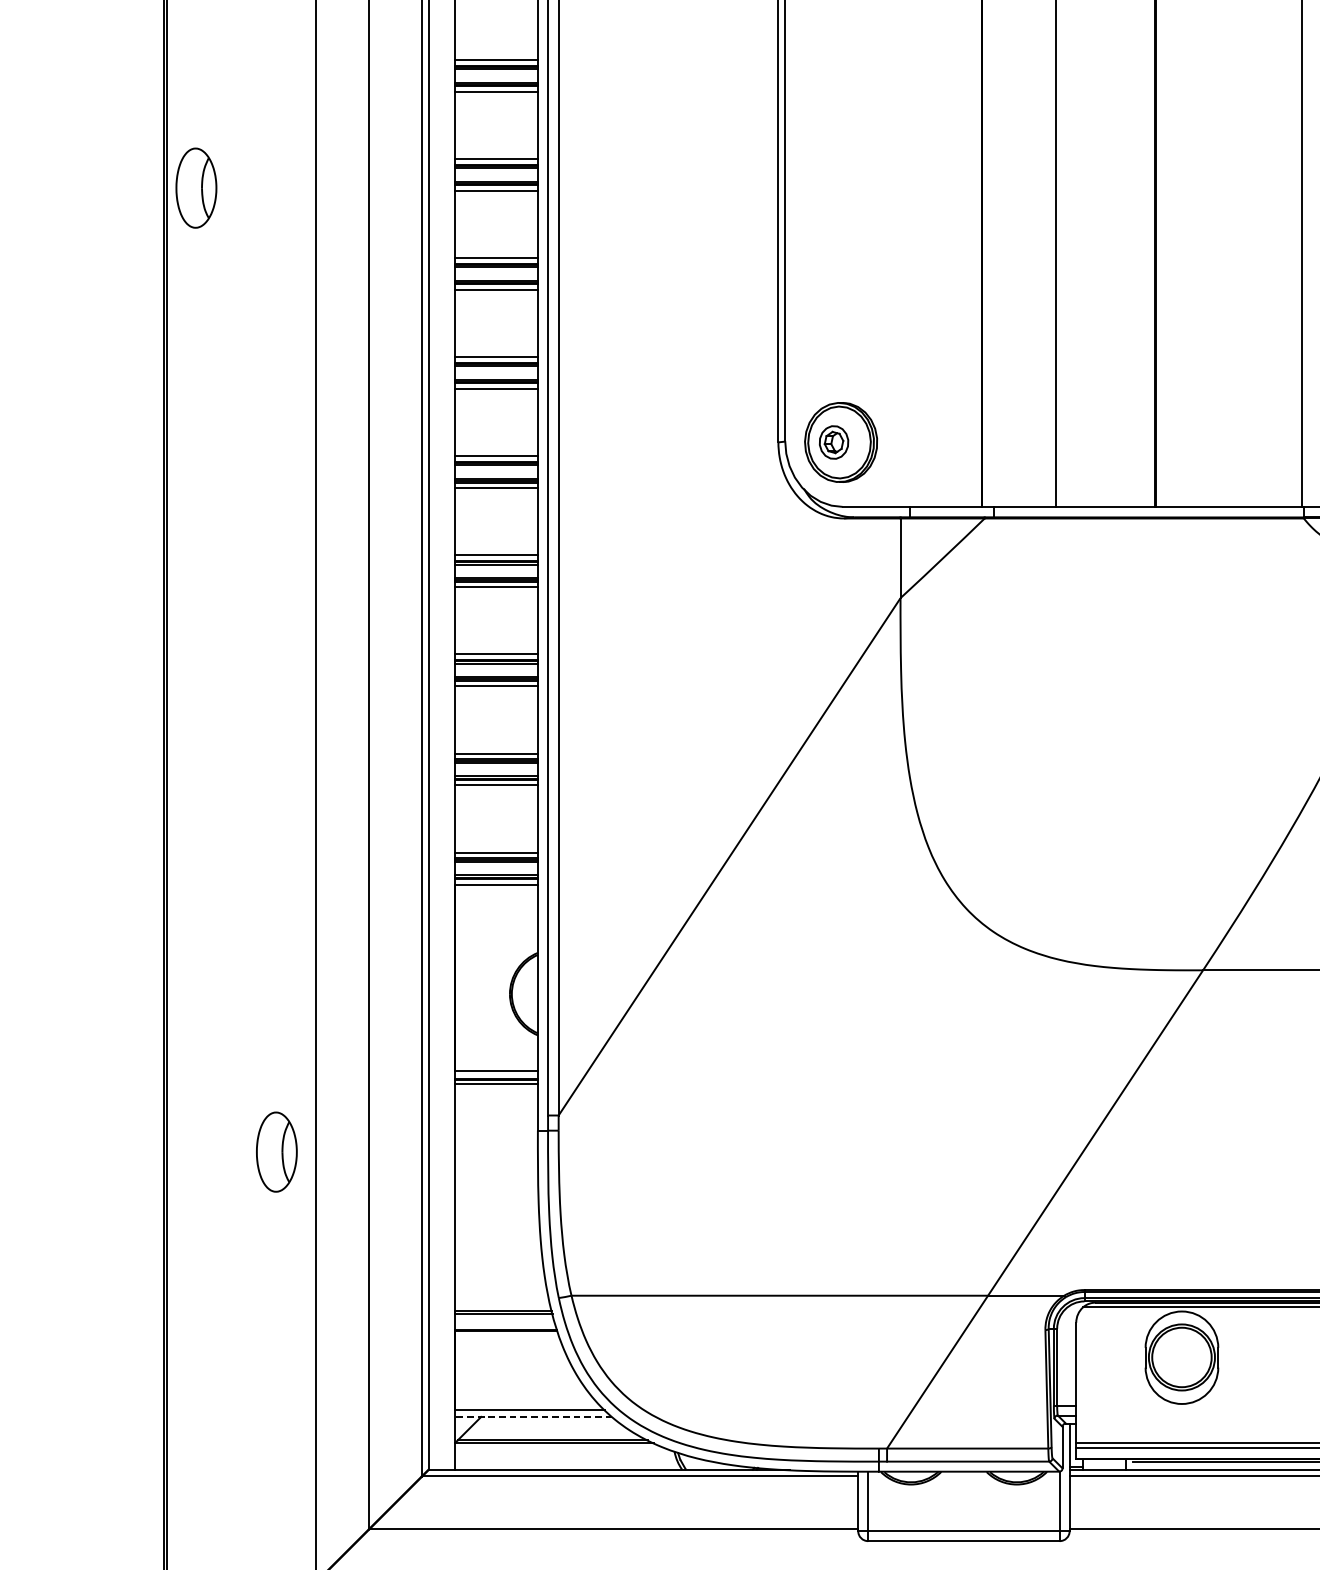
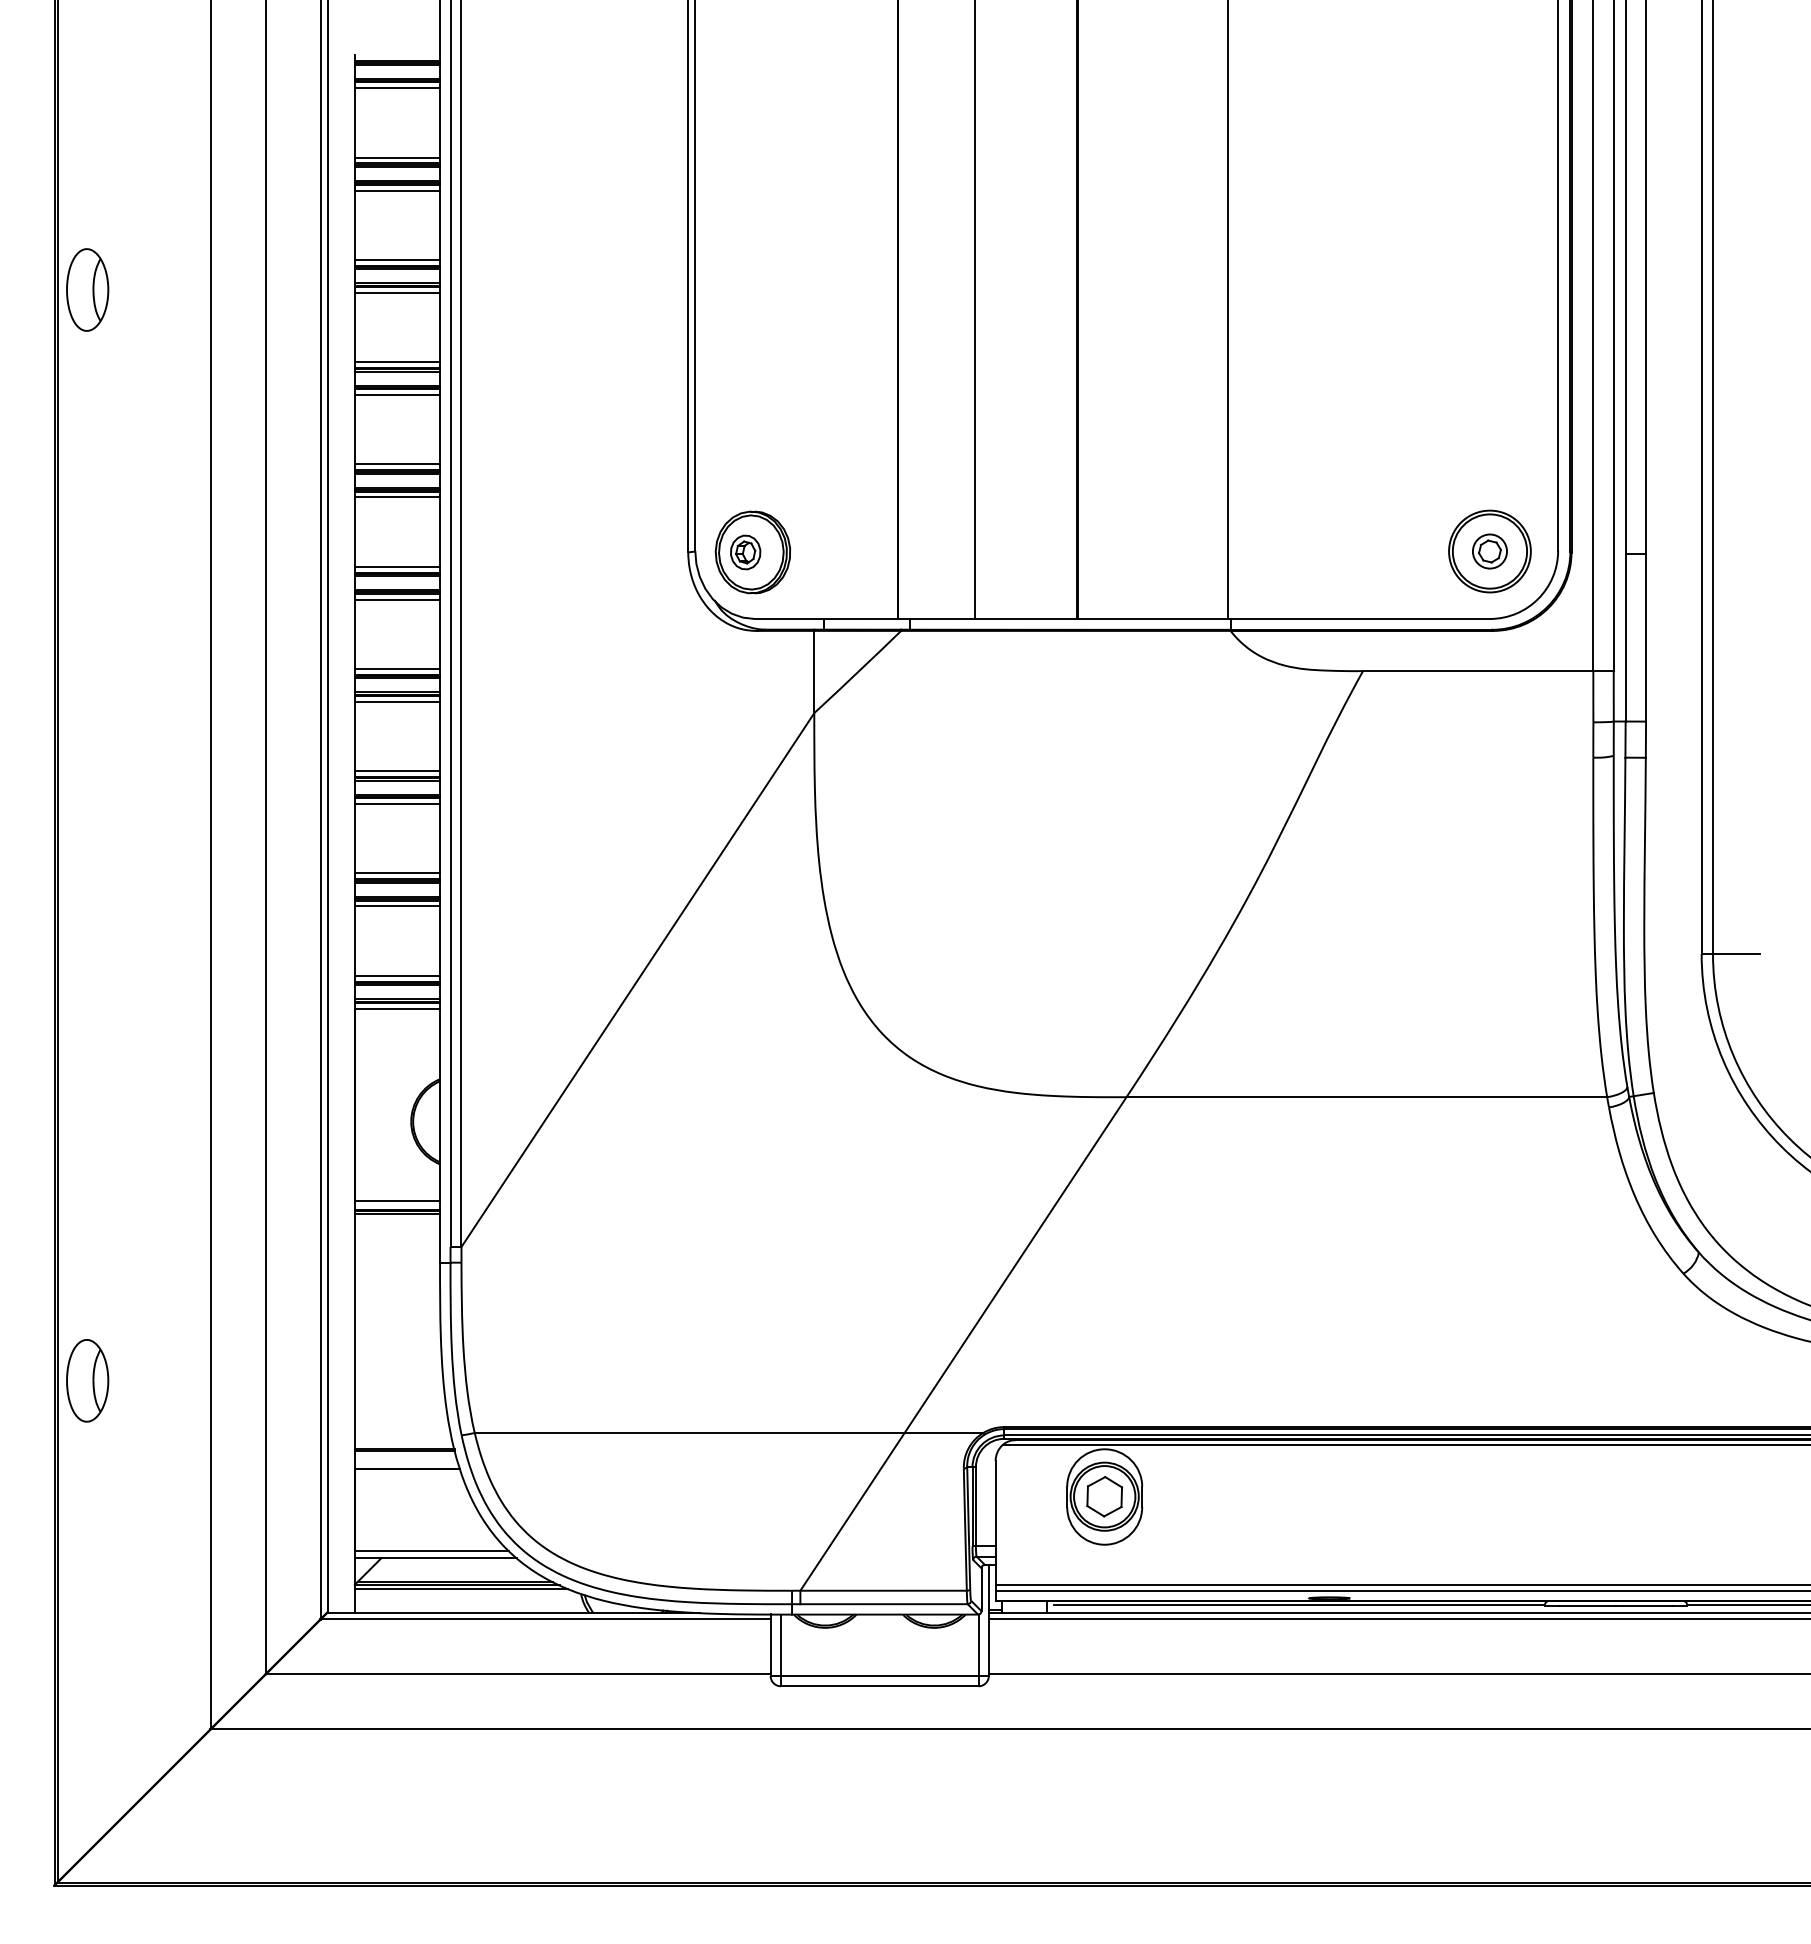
part: (276, 1151) -> (87, 1380), moved
part: (1181, 1357) -> (1104, 1496), added
line: (533, 1417) -> (435, 1558), dashed -> solid
line: (557, 1446) -> (460, 1588), added

